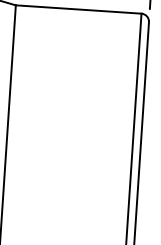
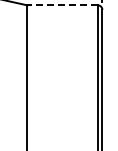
line: (78, 9) -> (62, 5), solid -> dashed

